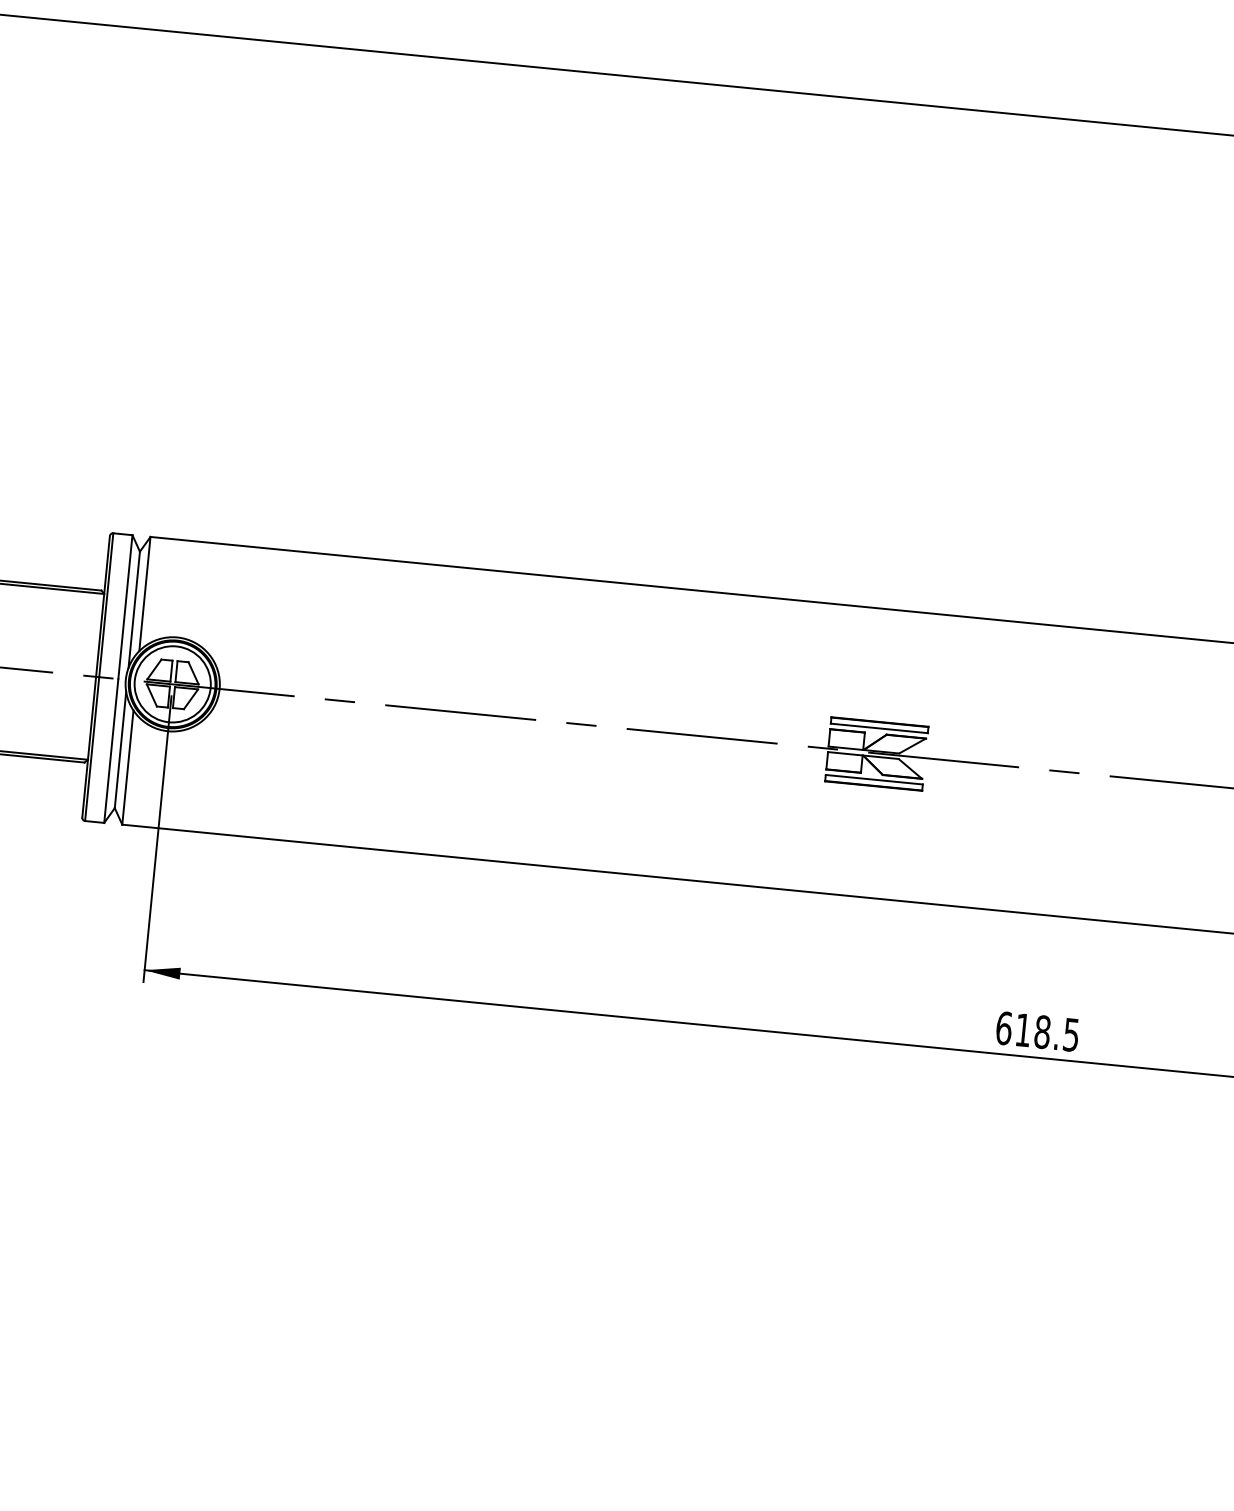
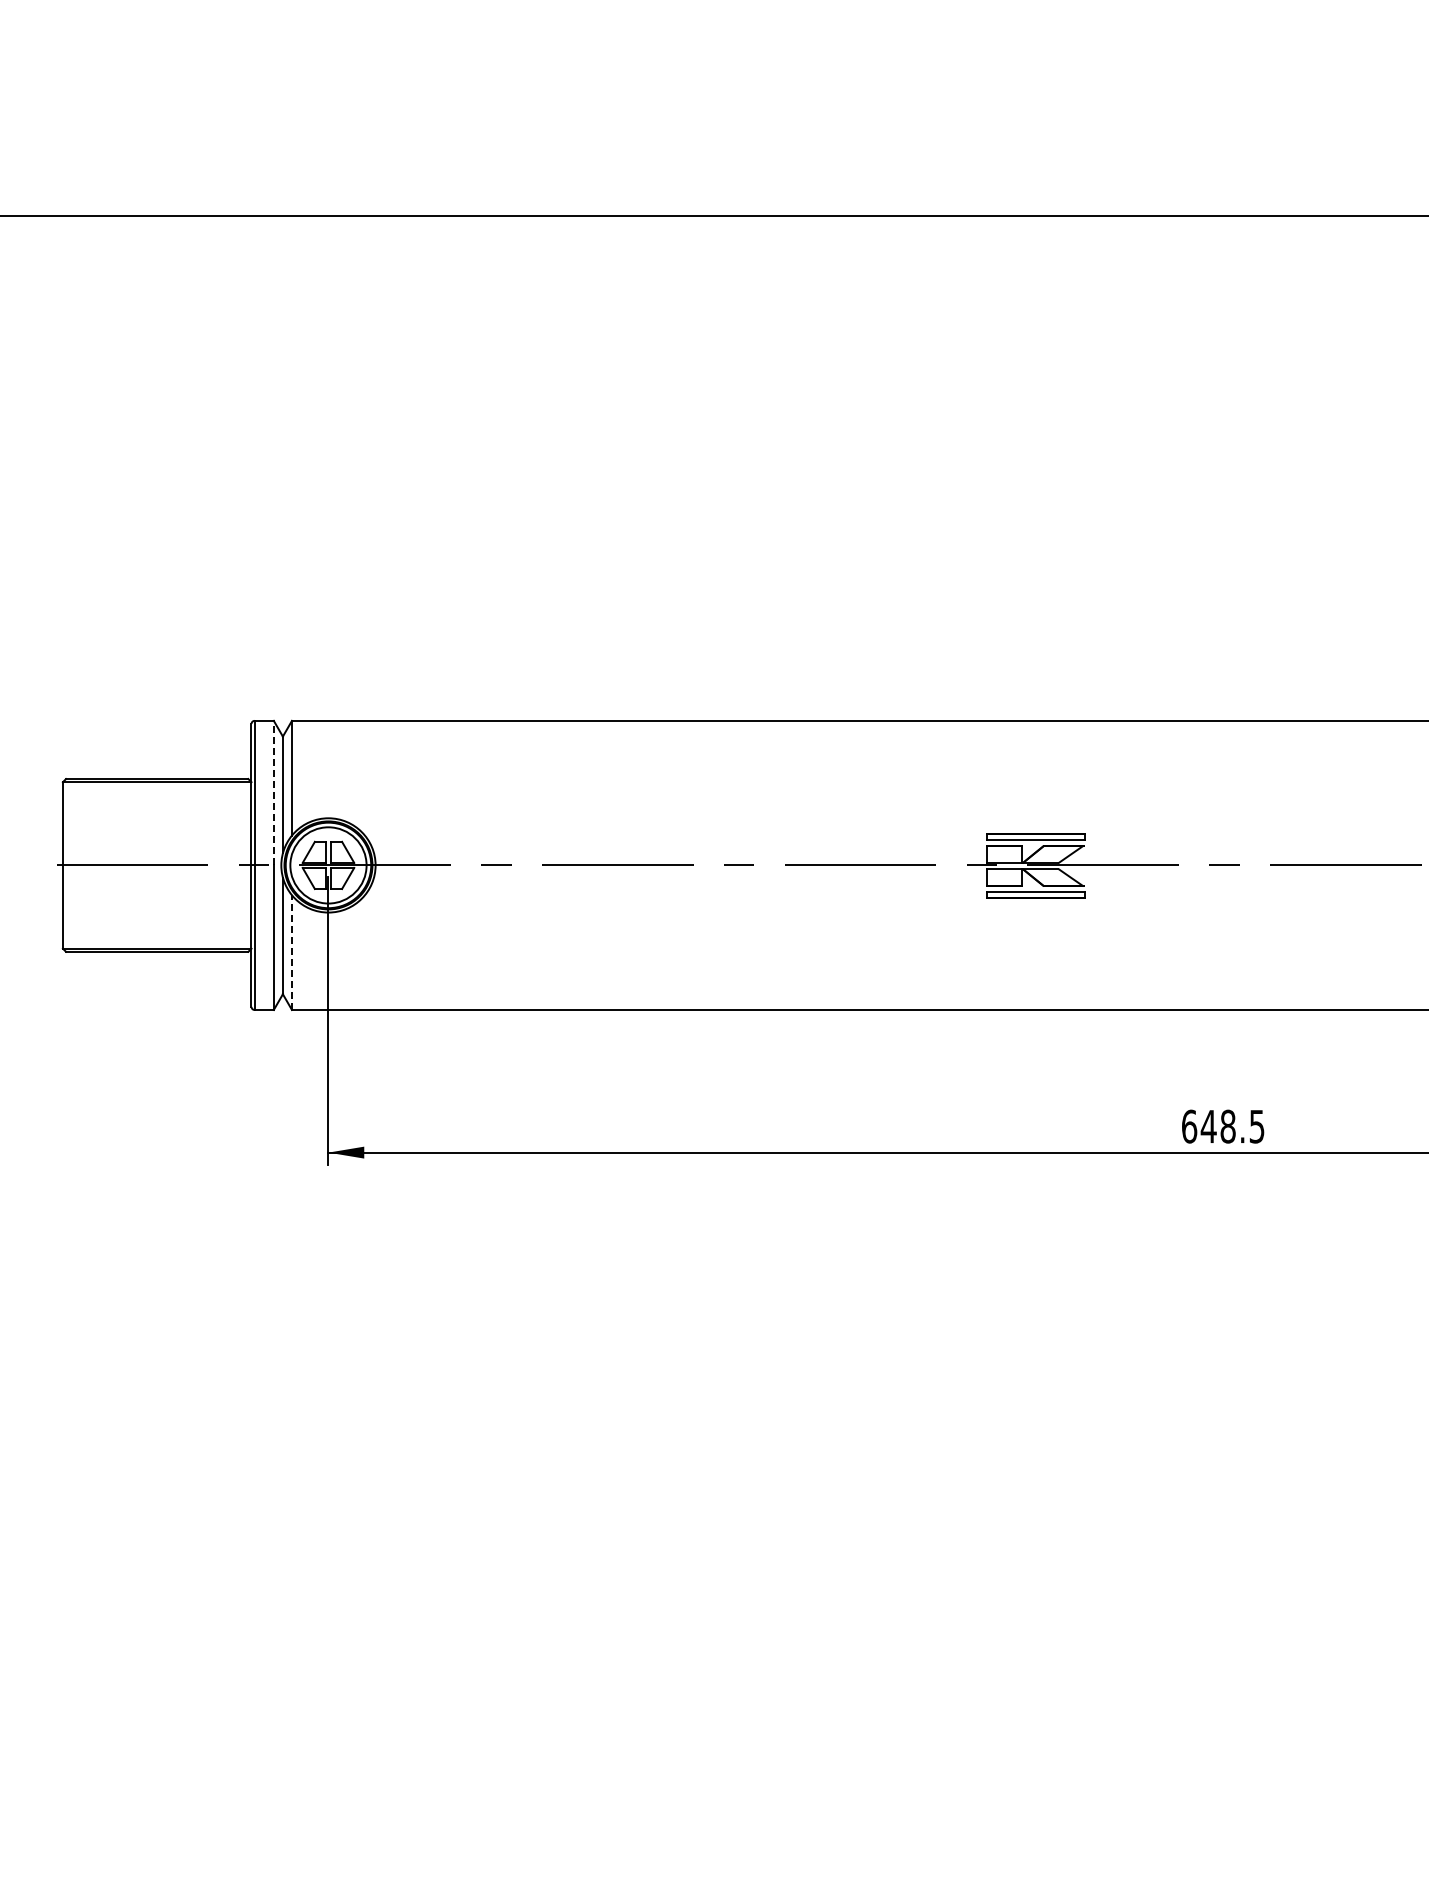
line: (125, 606) -> (273, 792), solid -> dashed
line: (127, 767) -> (291, 952), solid -> dashed
text: (1023, 1030) -> (1208, 1126), 618.5 -> 648.5

